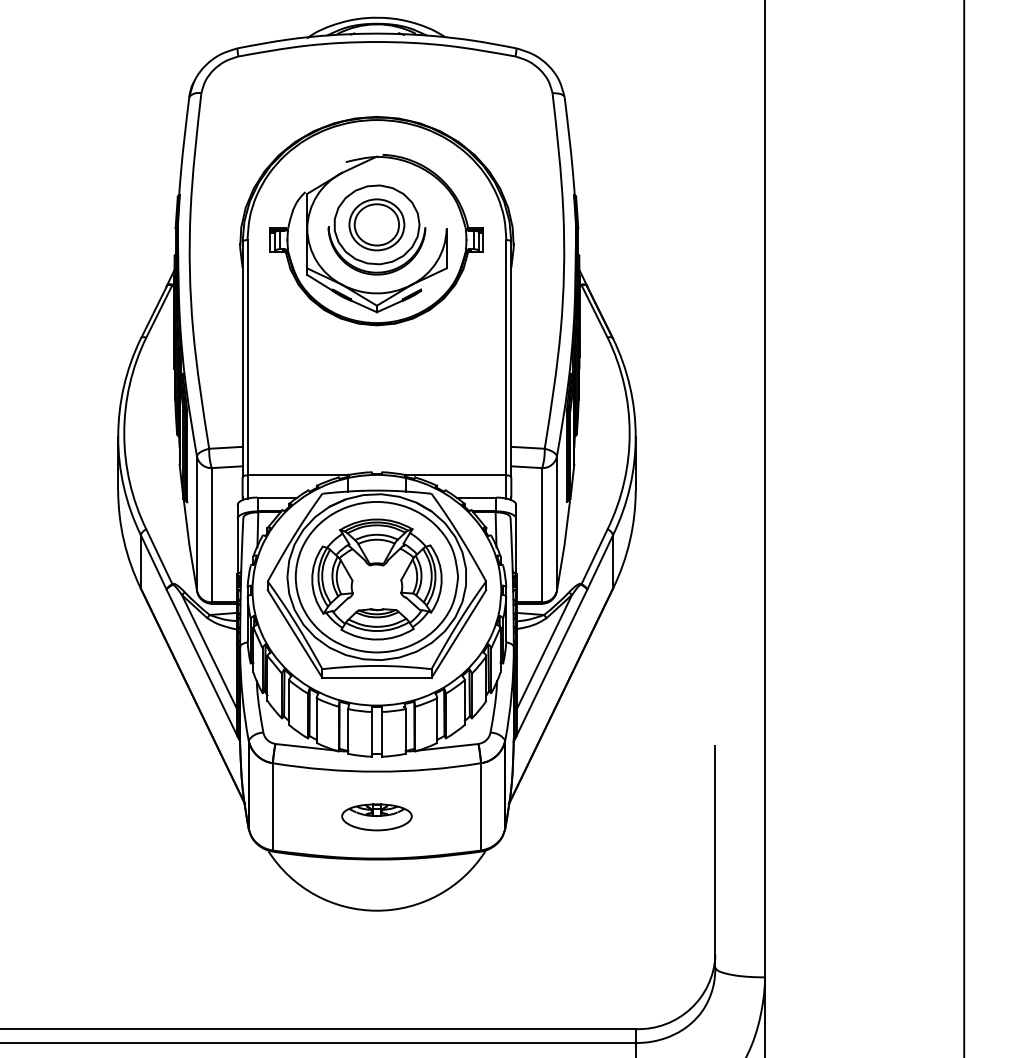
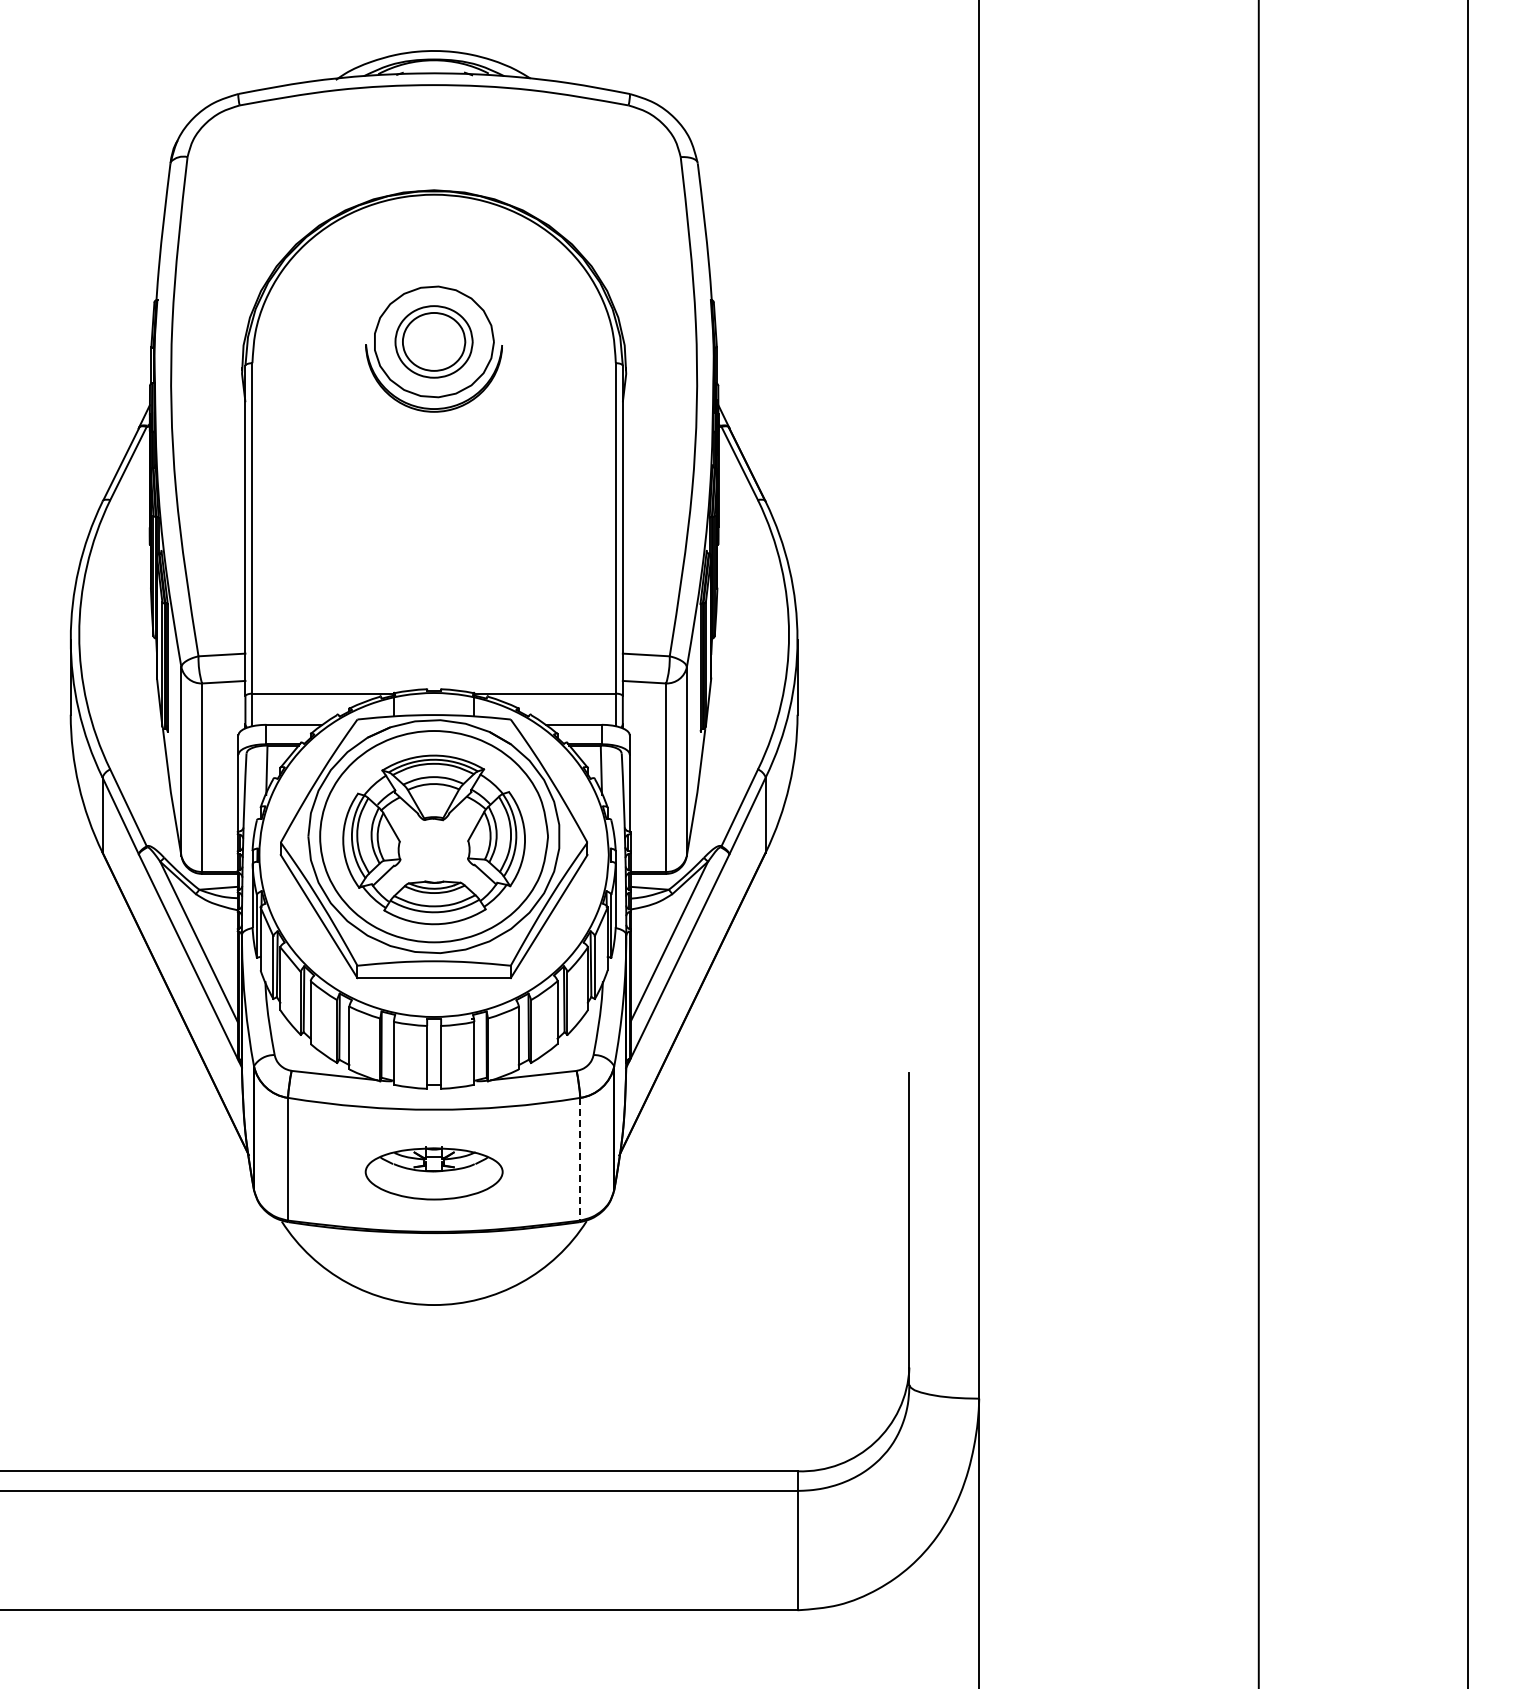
part: (377, 239) -> (434, 362), removed
line: (481, 807) -> (580, 1159), solid -> dashed
part: (376, 817) -> (433, 1173), size x1.4

